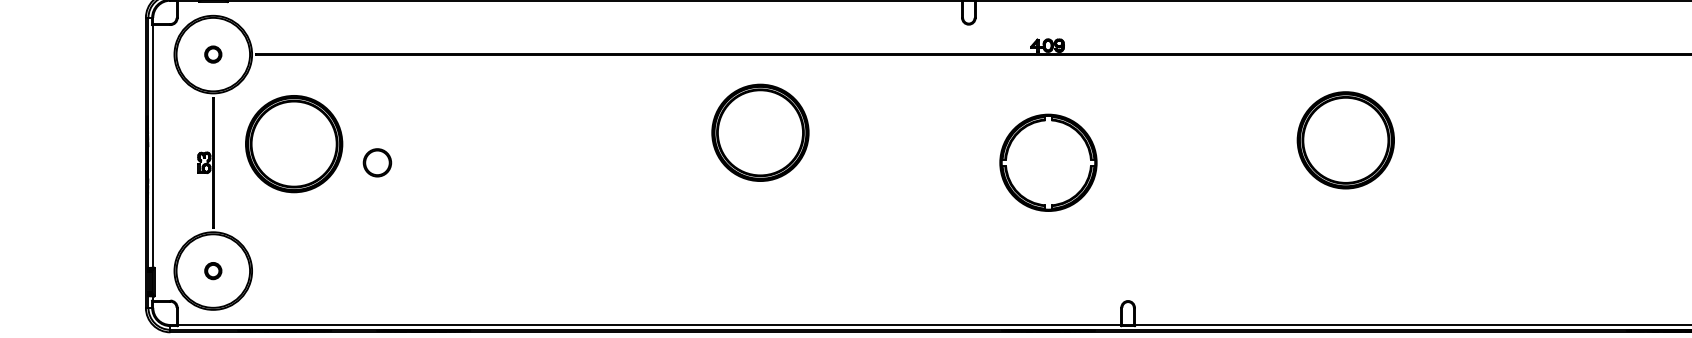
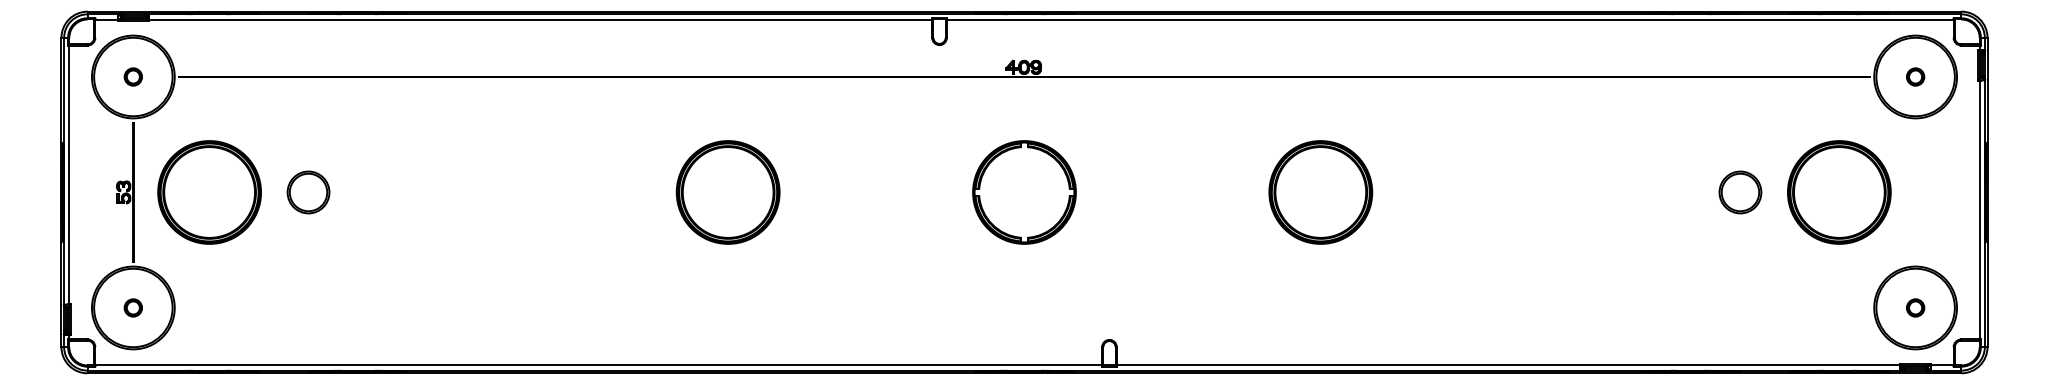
part: (759, 132) -> (727, 192), moved
part: (1345, 140) -> (1320, 192), moved
part: (294, 144) -> (209, 192), moved
part: (377, 162) -> (308, 192), size x1.43

